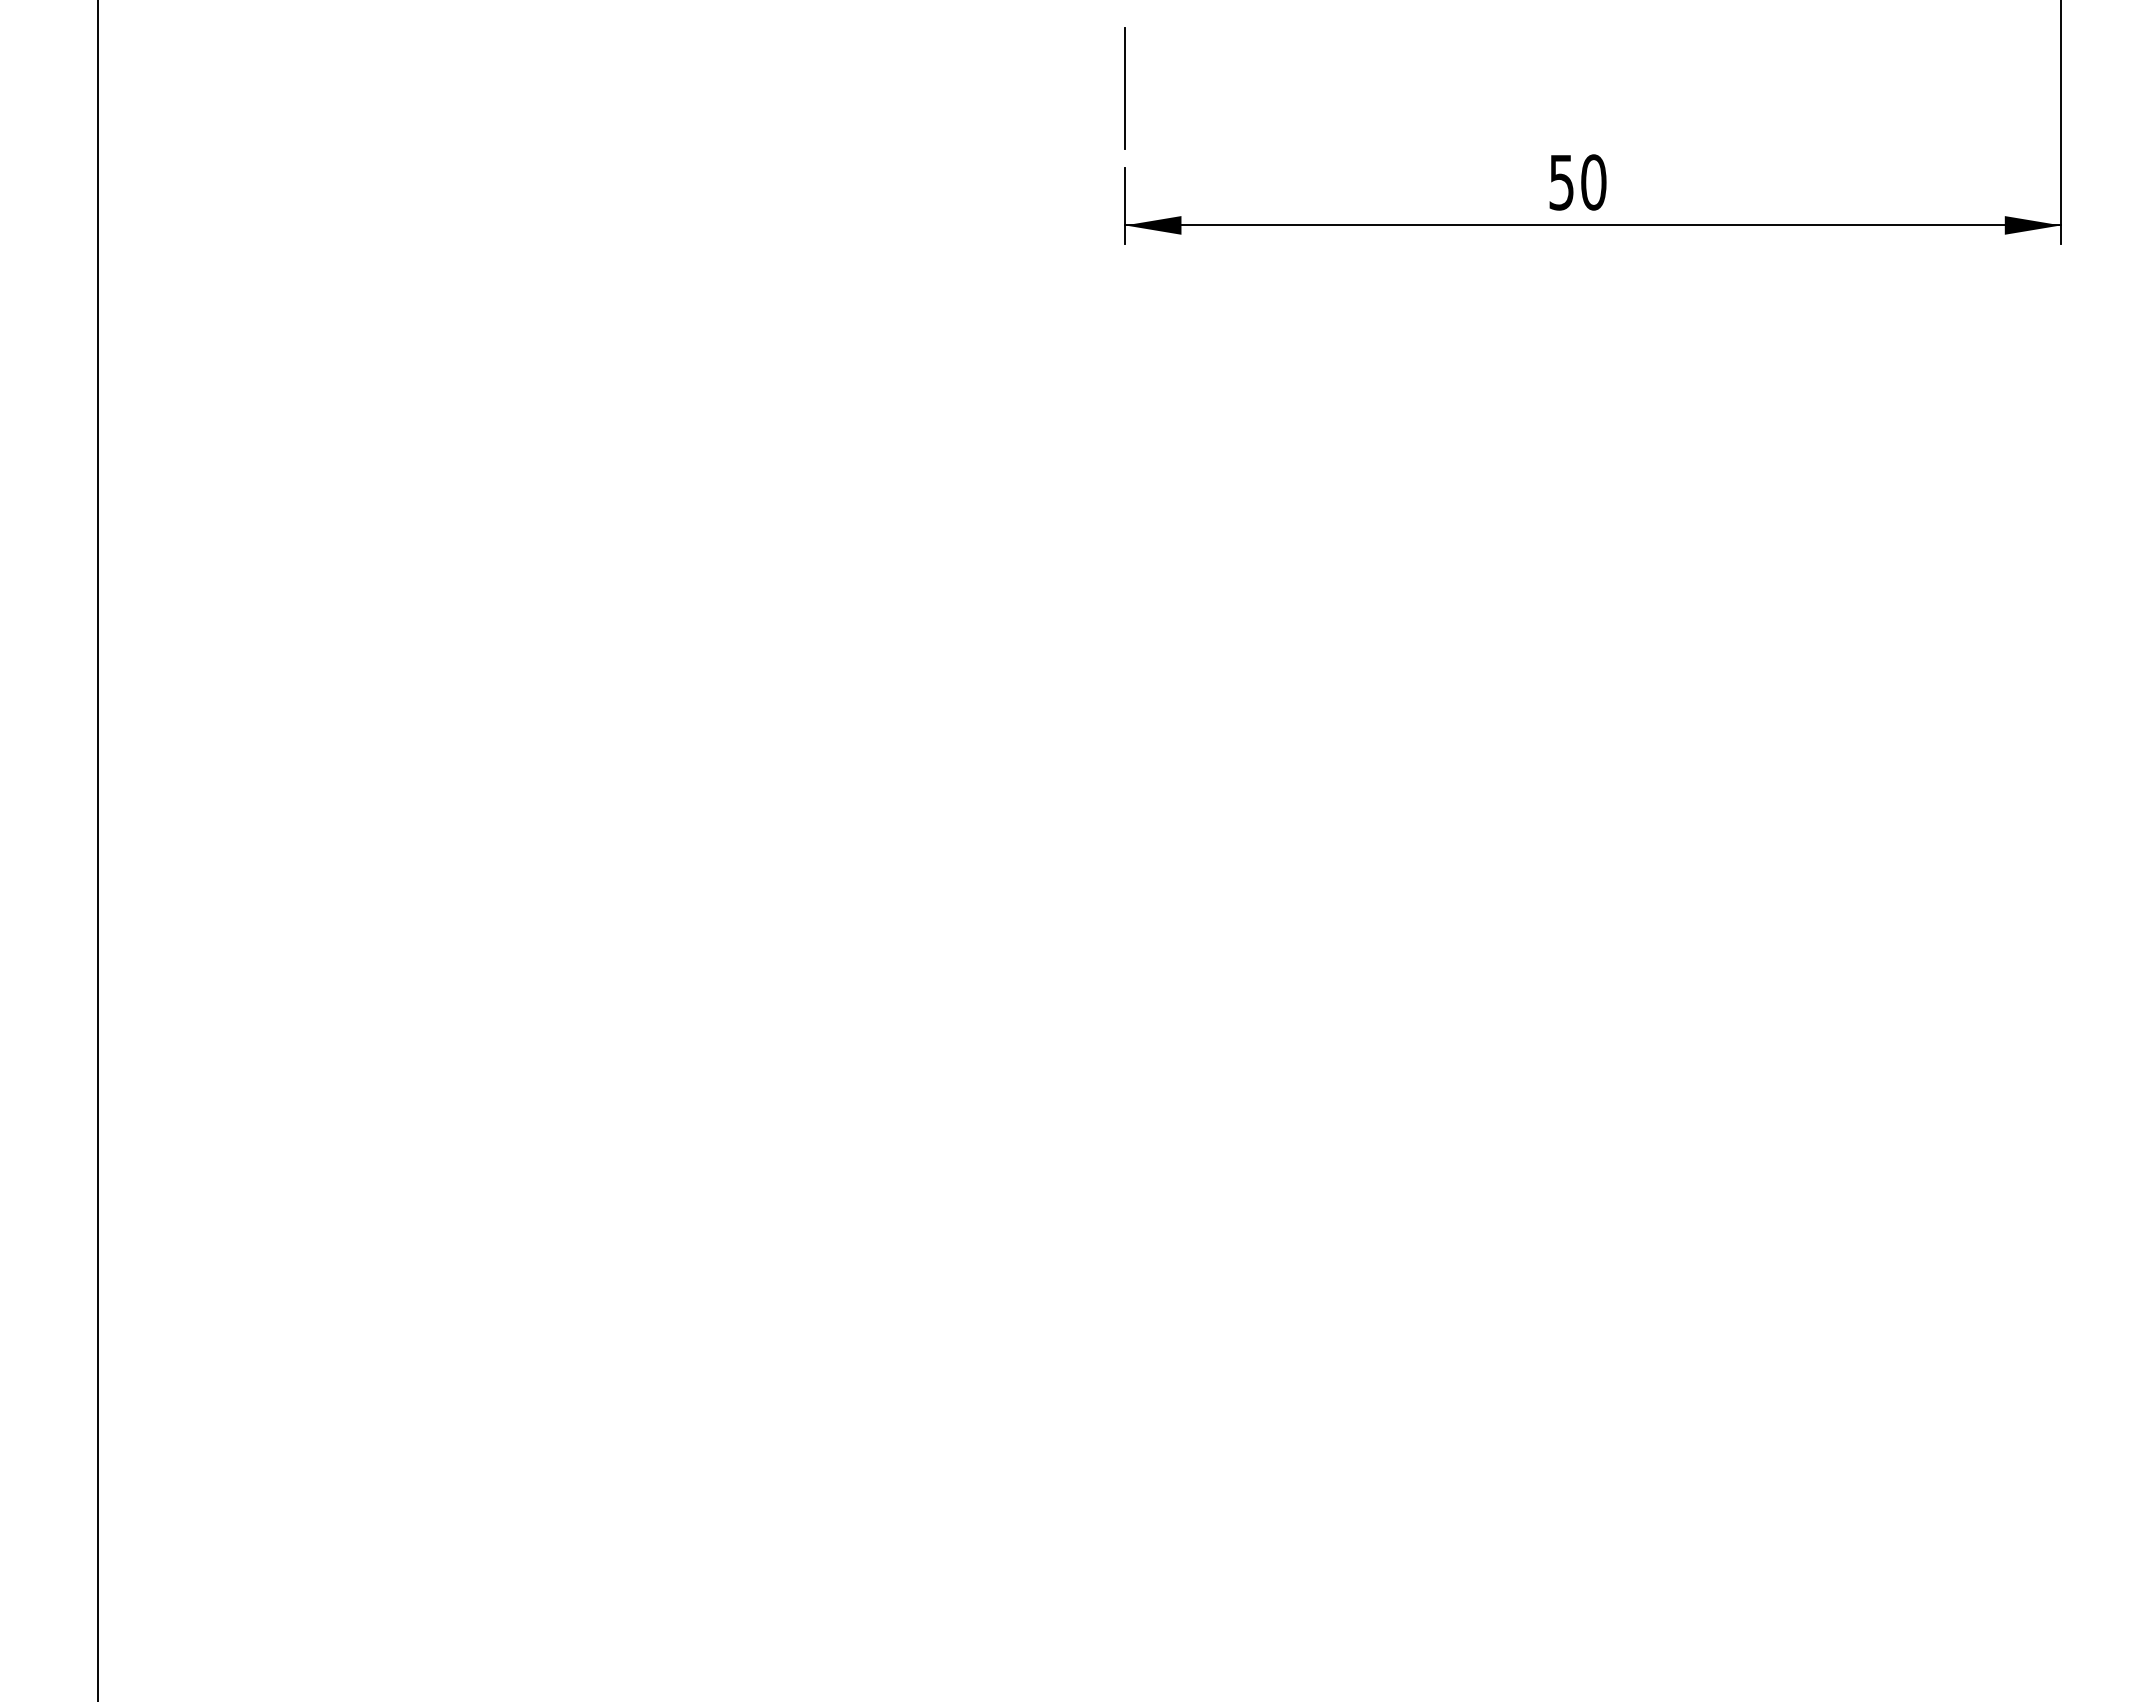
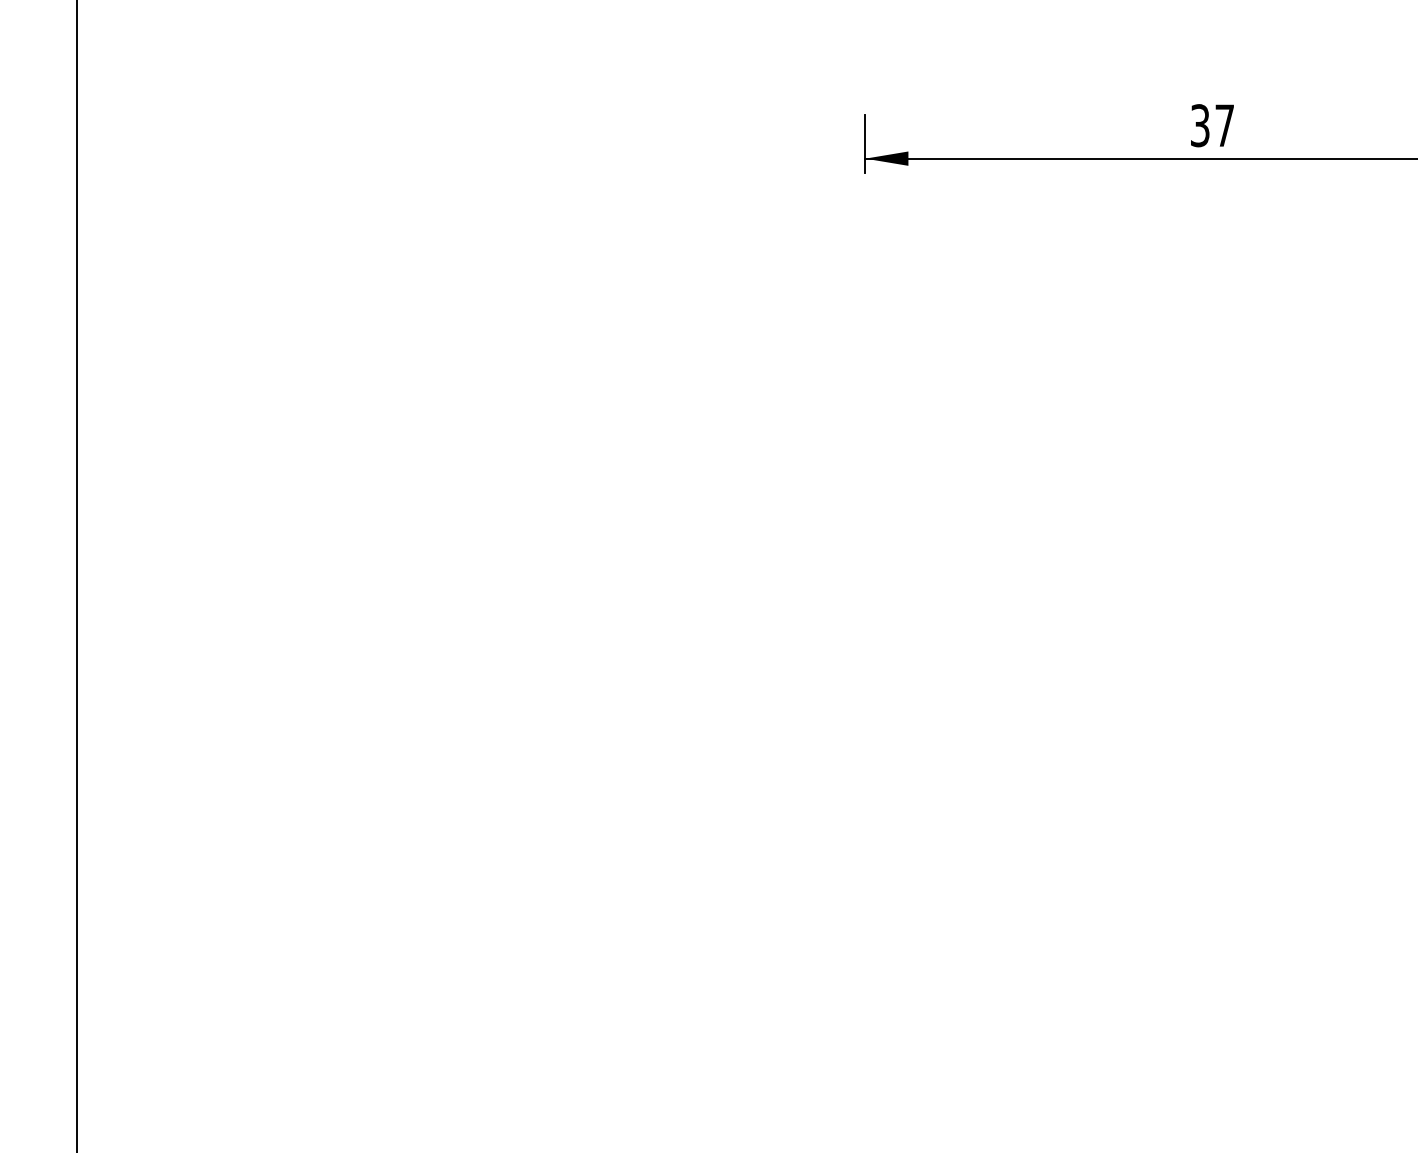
line: (1125, 88) -> (865, 53), removed
text: (1577, 182) -> (1212, 125), 50 -> 37

